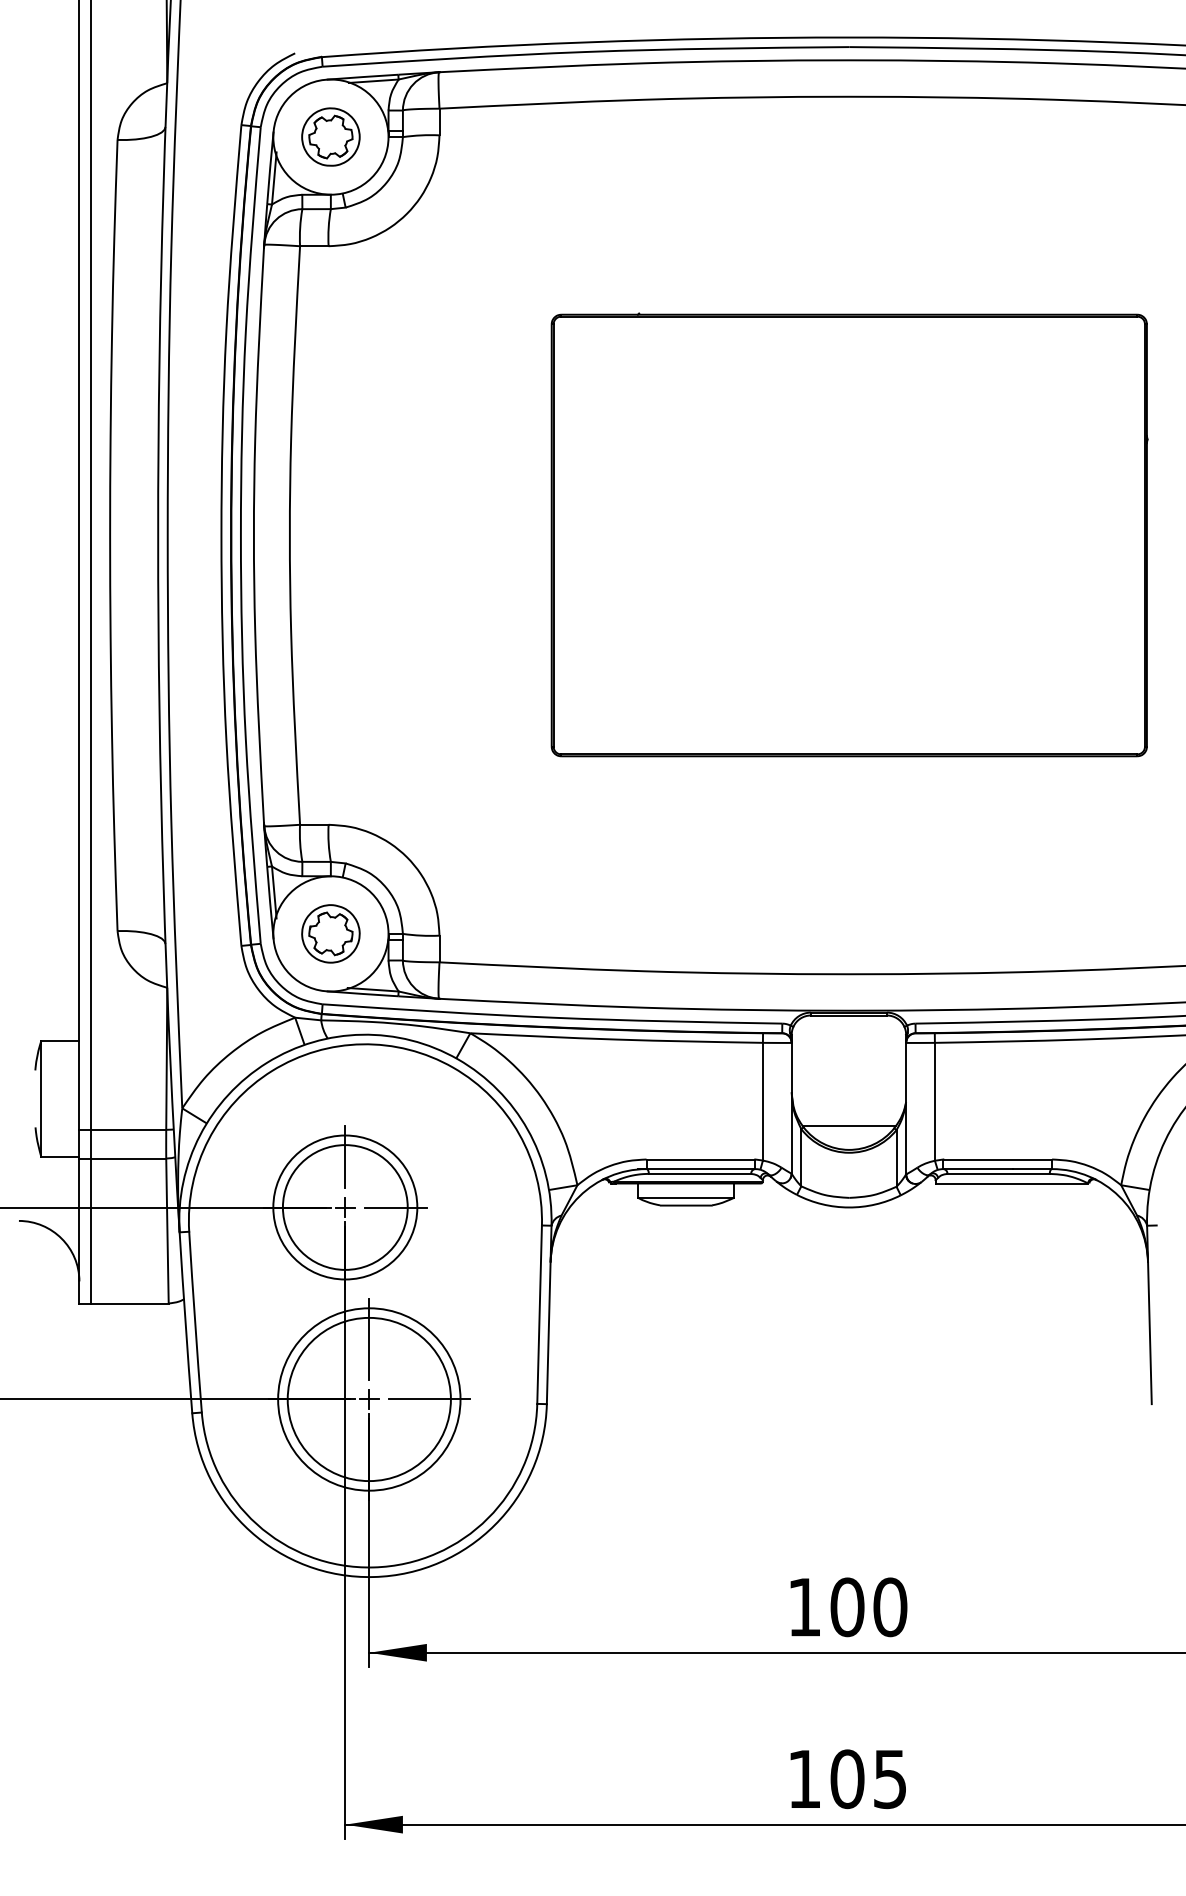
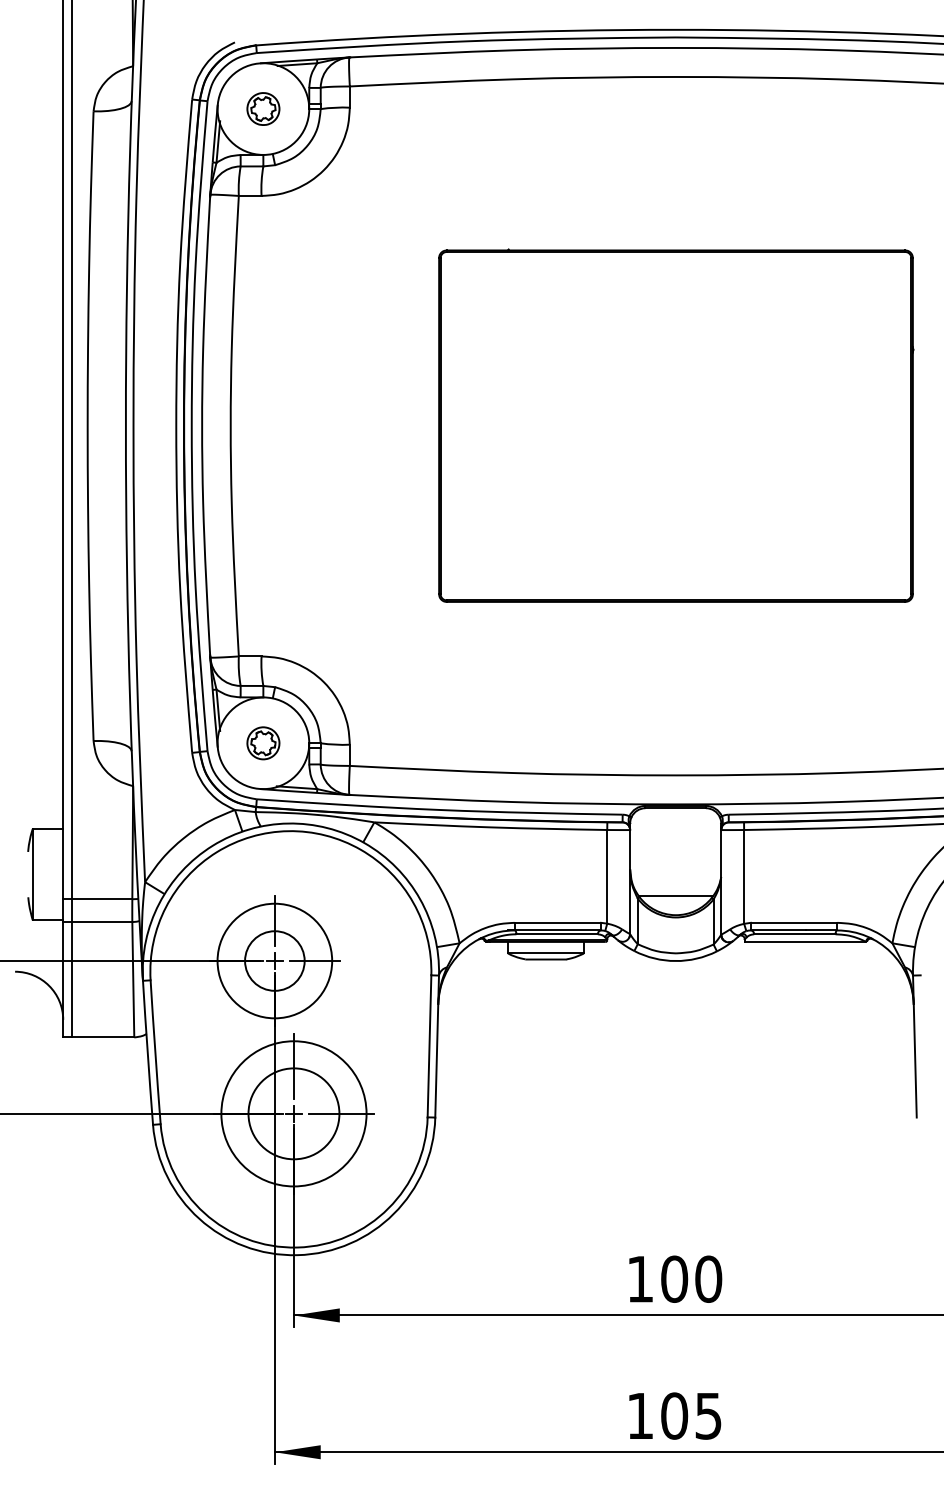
part: (331, 136) -> (263, 108), size x0.7
part: (331, 934) -> (263, 743), size x0.7
circle: (344, 1206) -> (274, 960), size x0.6
circle: (368, 1399) -> (293, 1113), size x0.7

